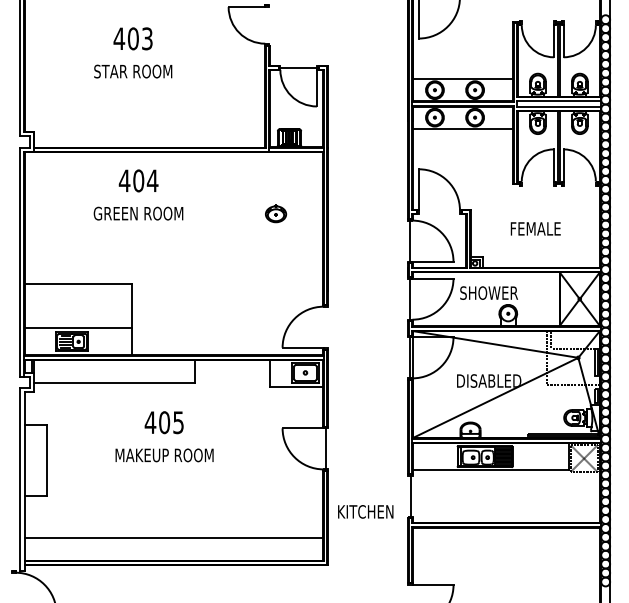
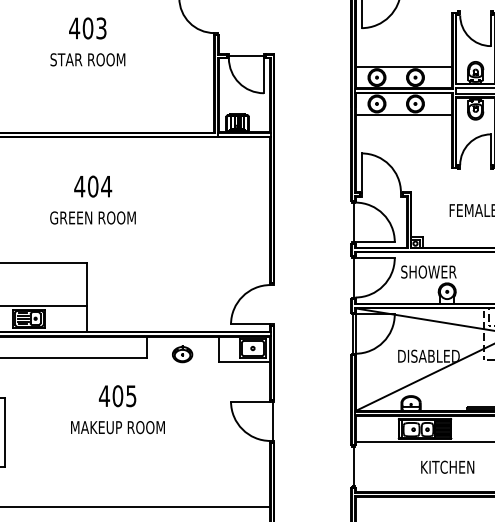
text: (138, 194) -> (92, 199), moved
part: (276, 213) -> (183, 353), moved
text: (365, 511) -> (447, 466), moved

